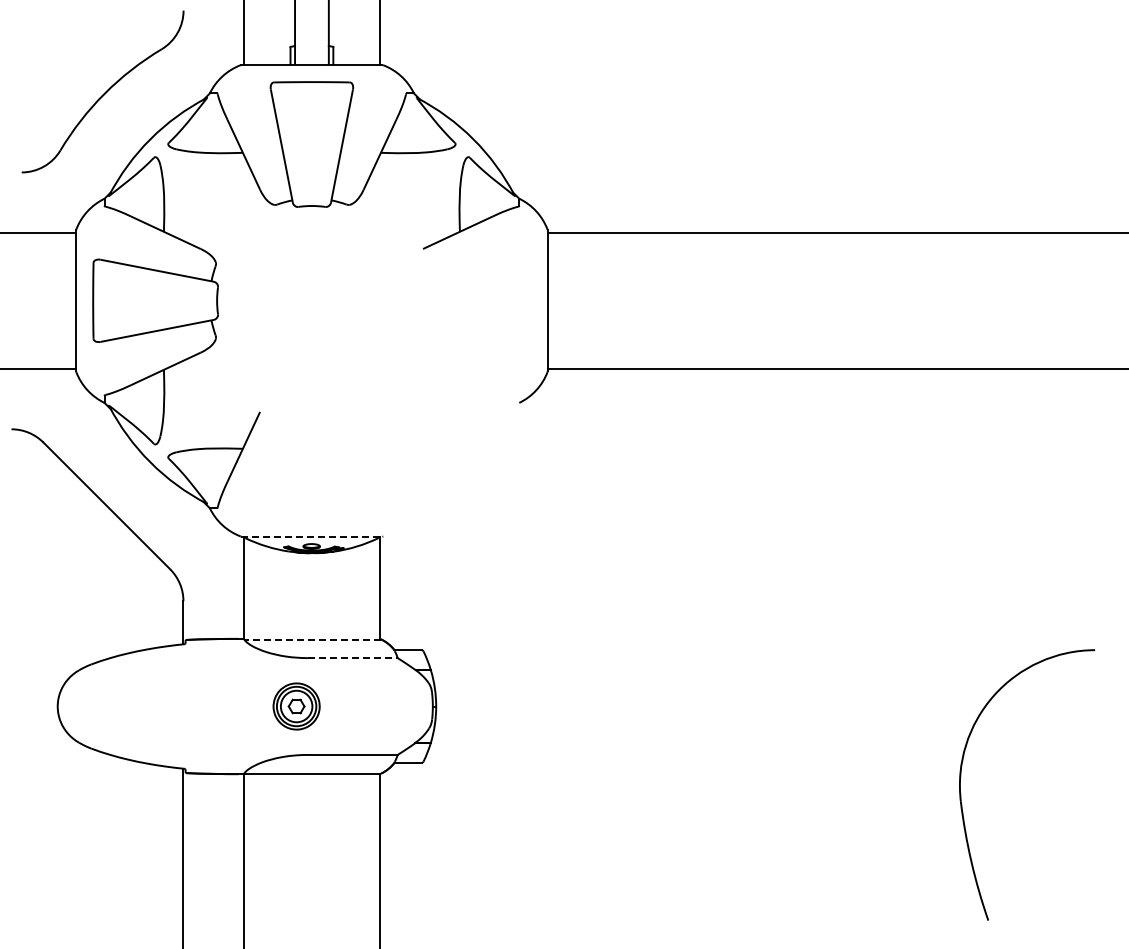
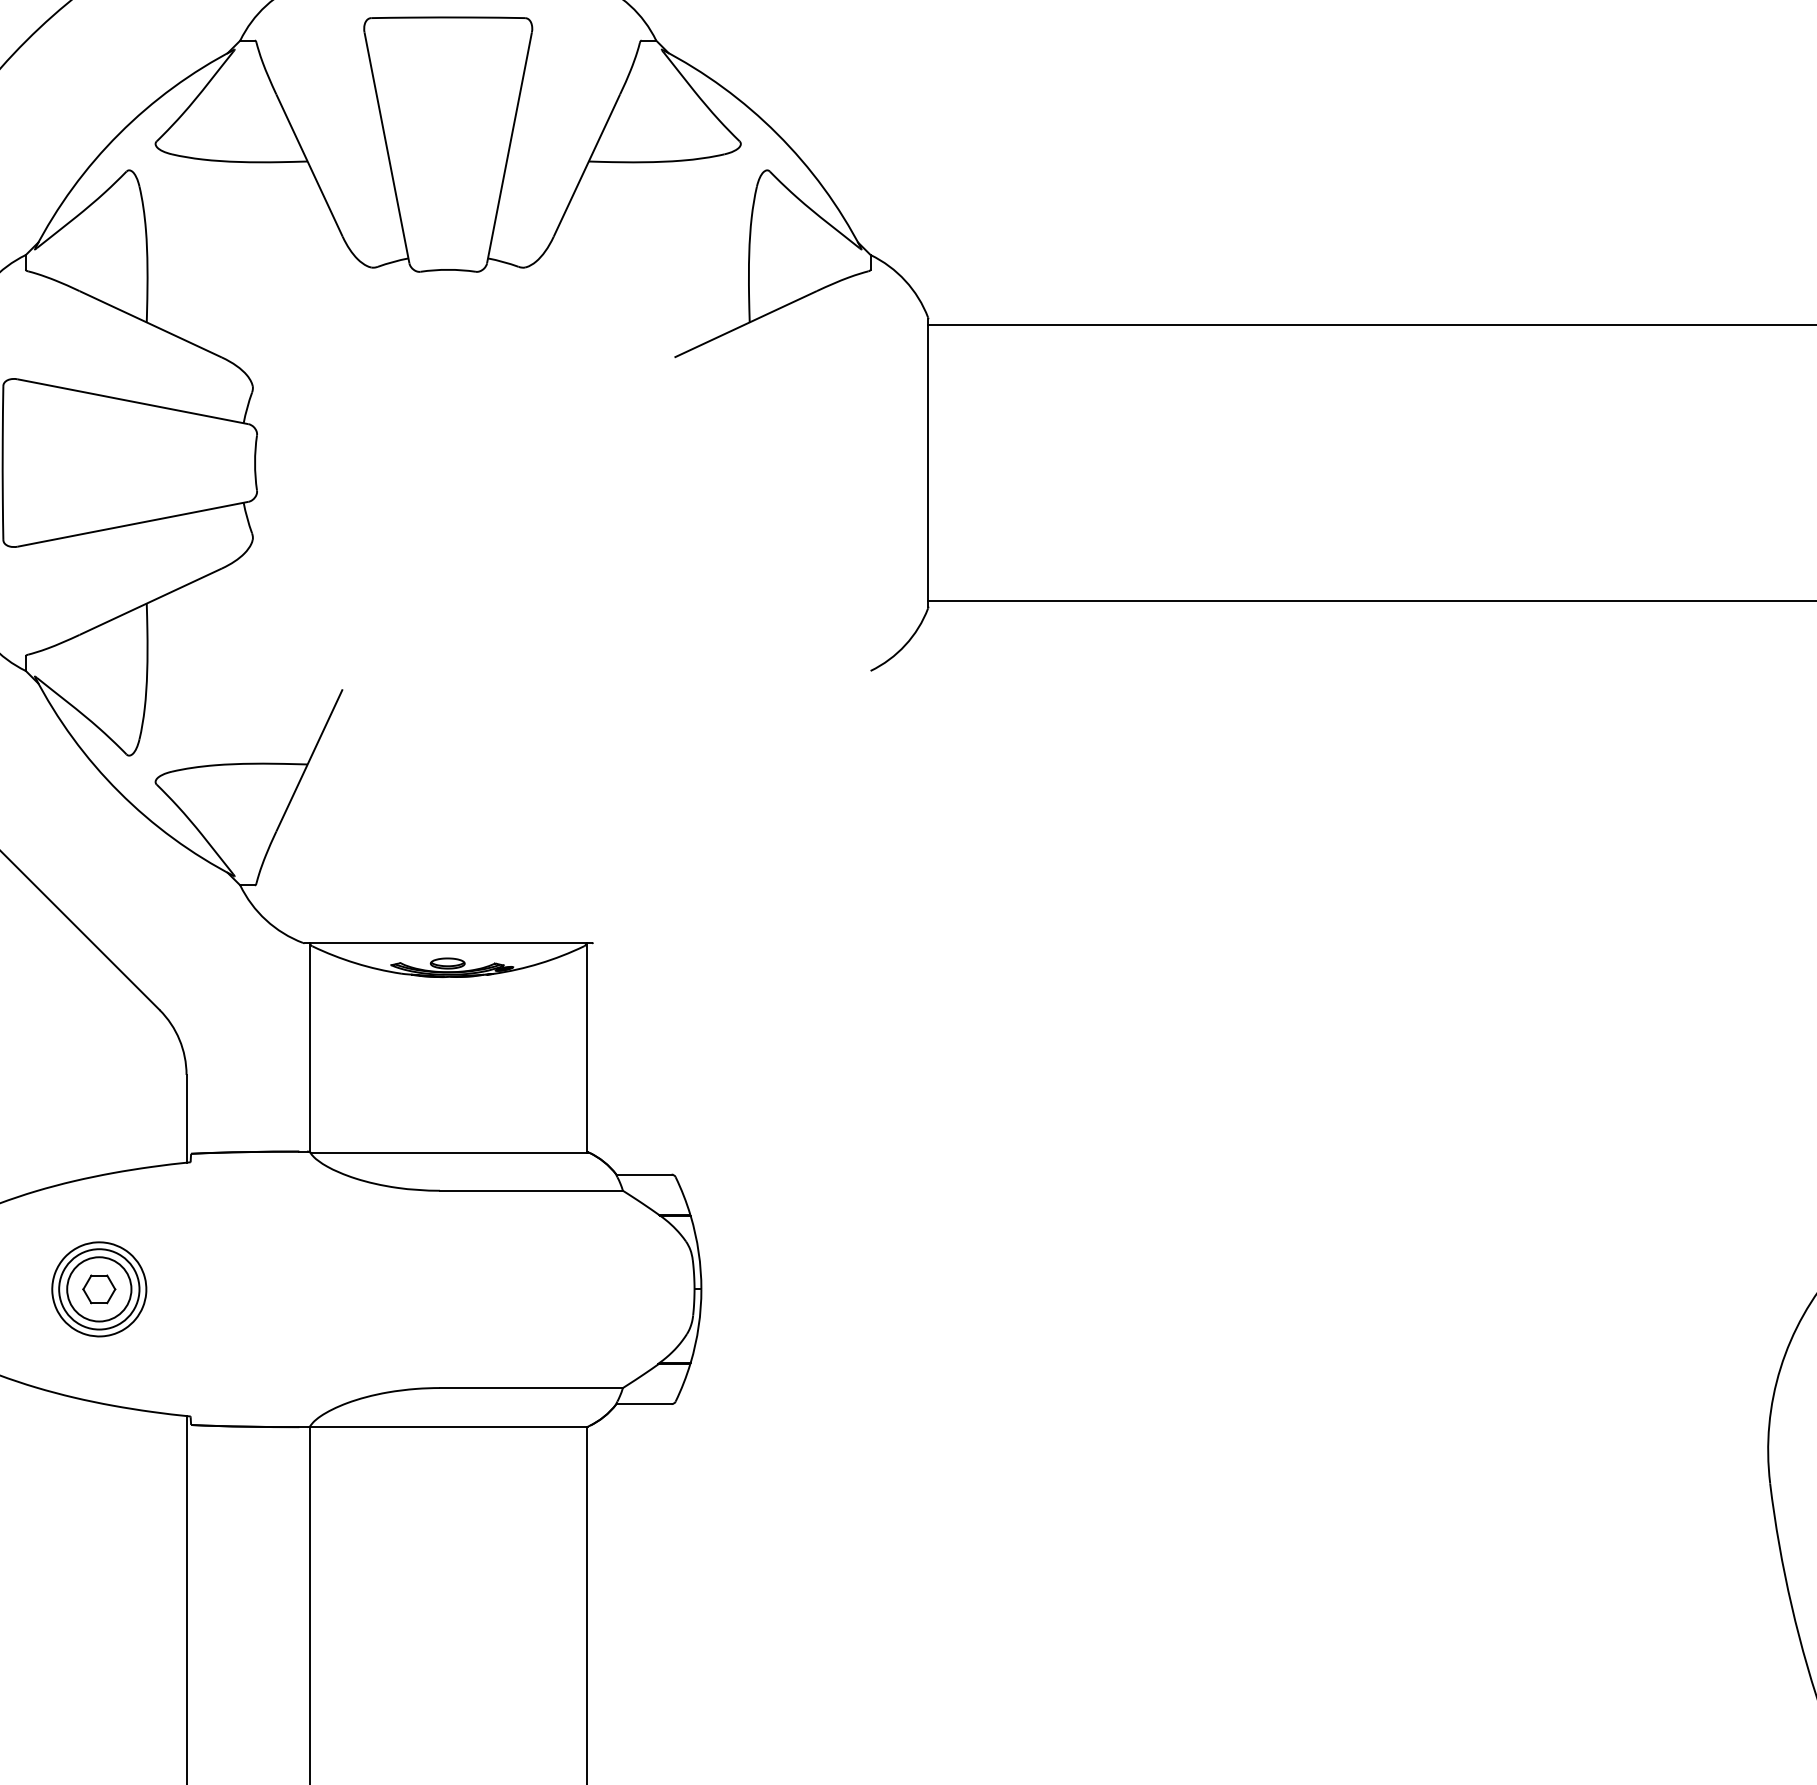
line: (311, 536) -> (447, 943), dashed -> solid
line: (312, 639) -> (449, 1152), dashed -> solid
line: (352, 658) -> (530, 1191), dashed -> solid
part: (296, 706) -> (99, 1289), moved

